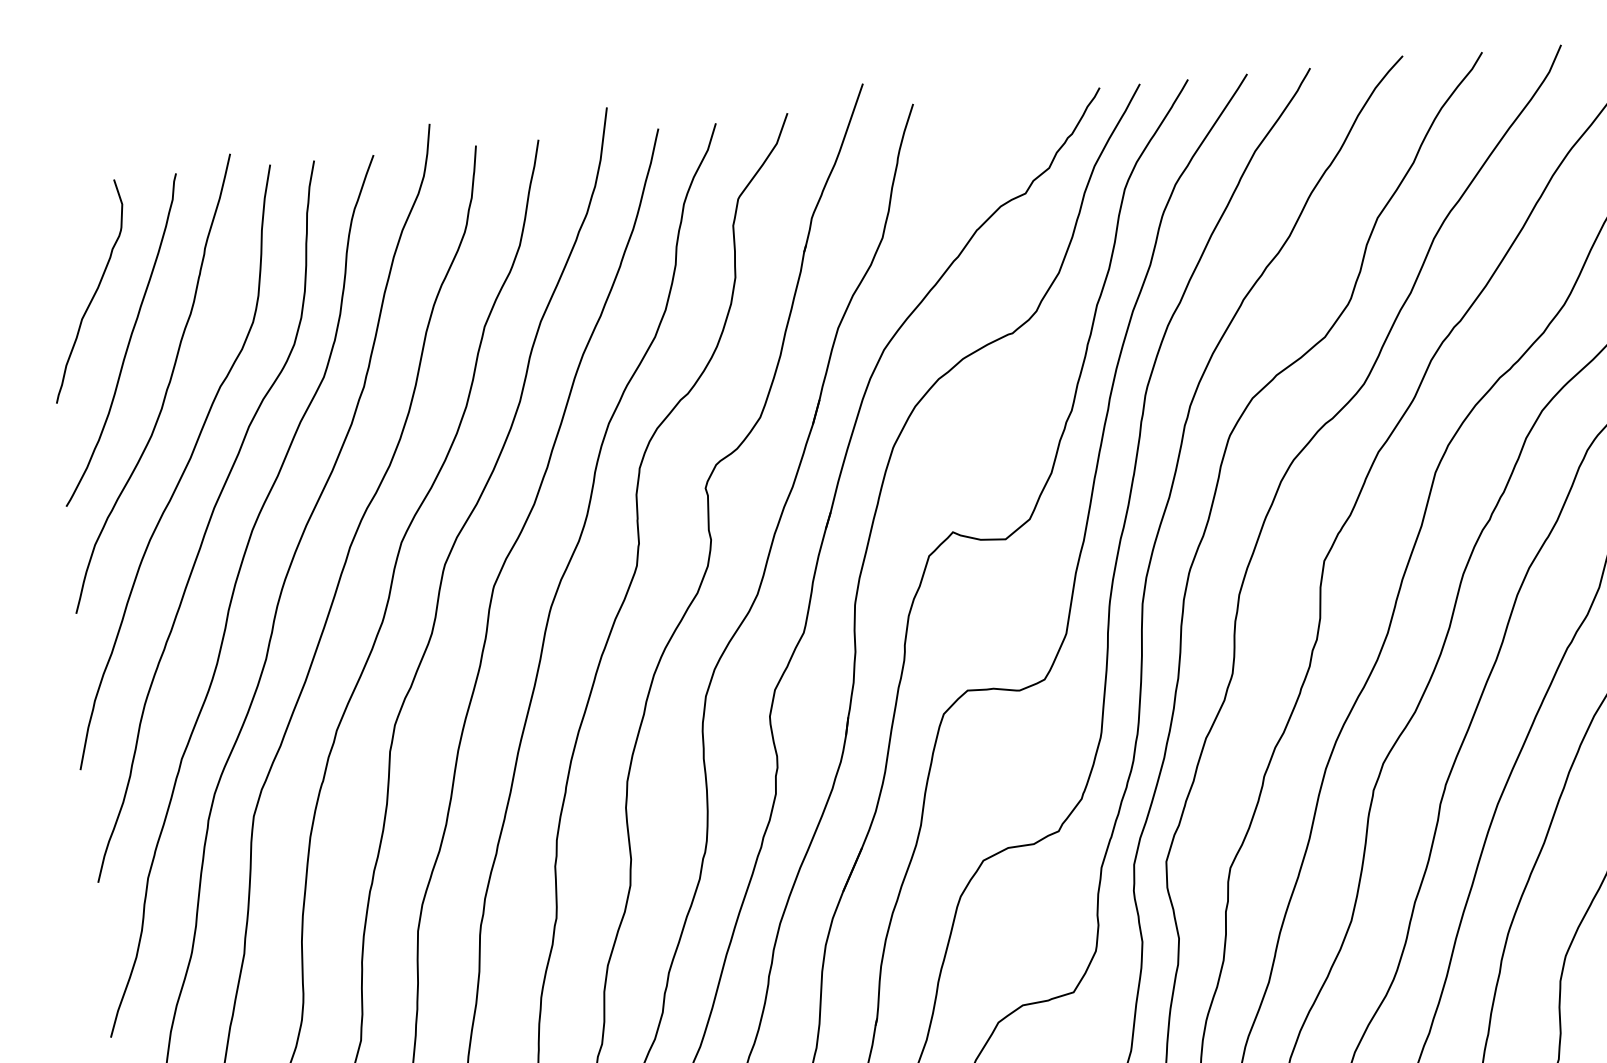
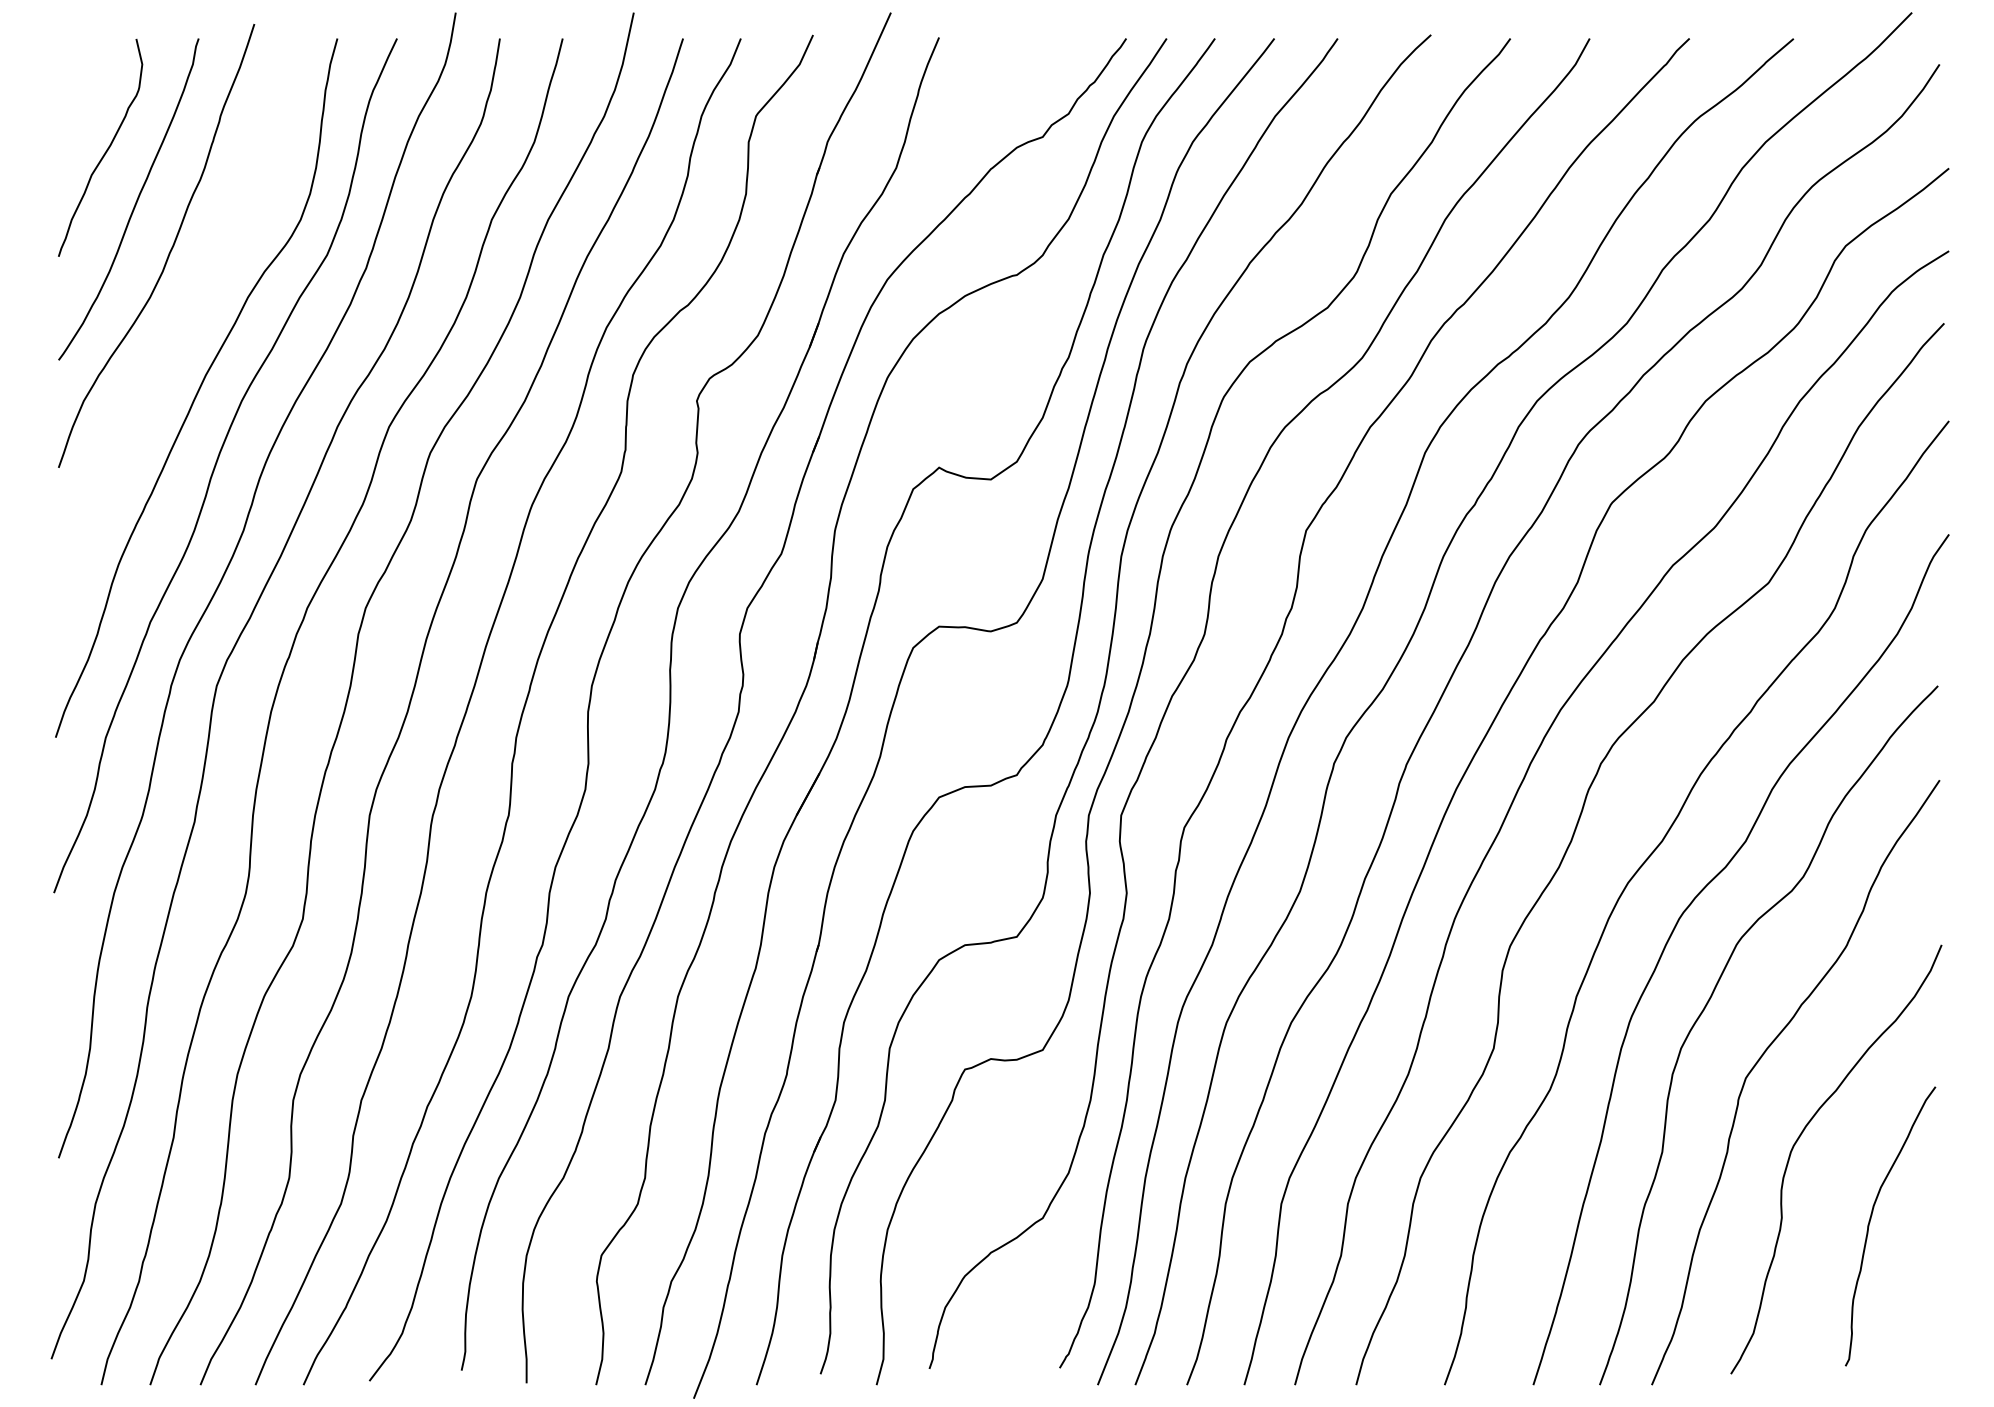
curve: (182, 472) -> (177, 336), removed

